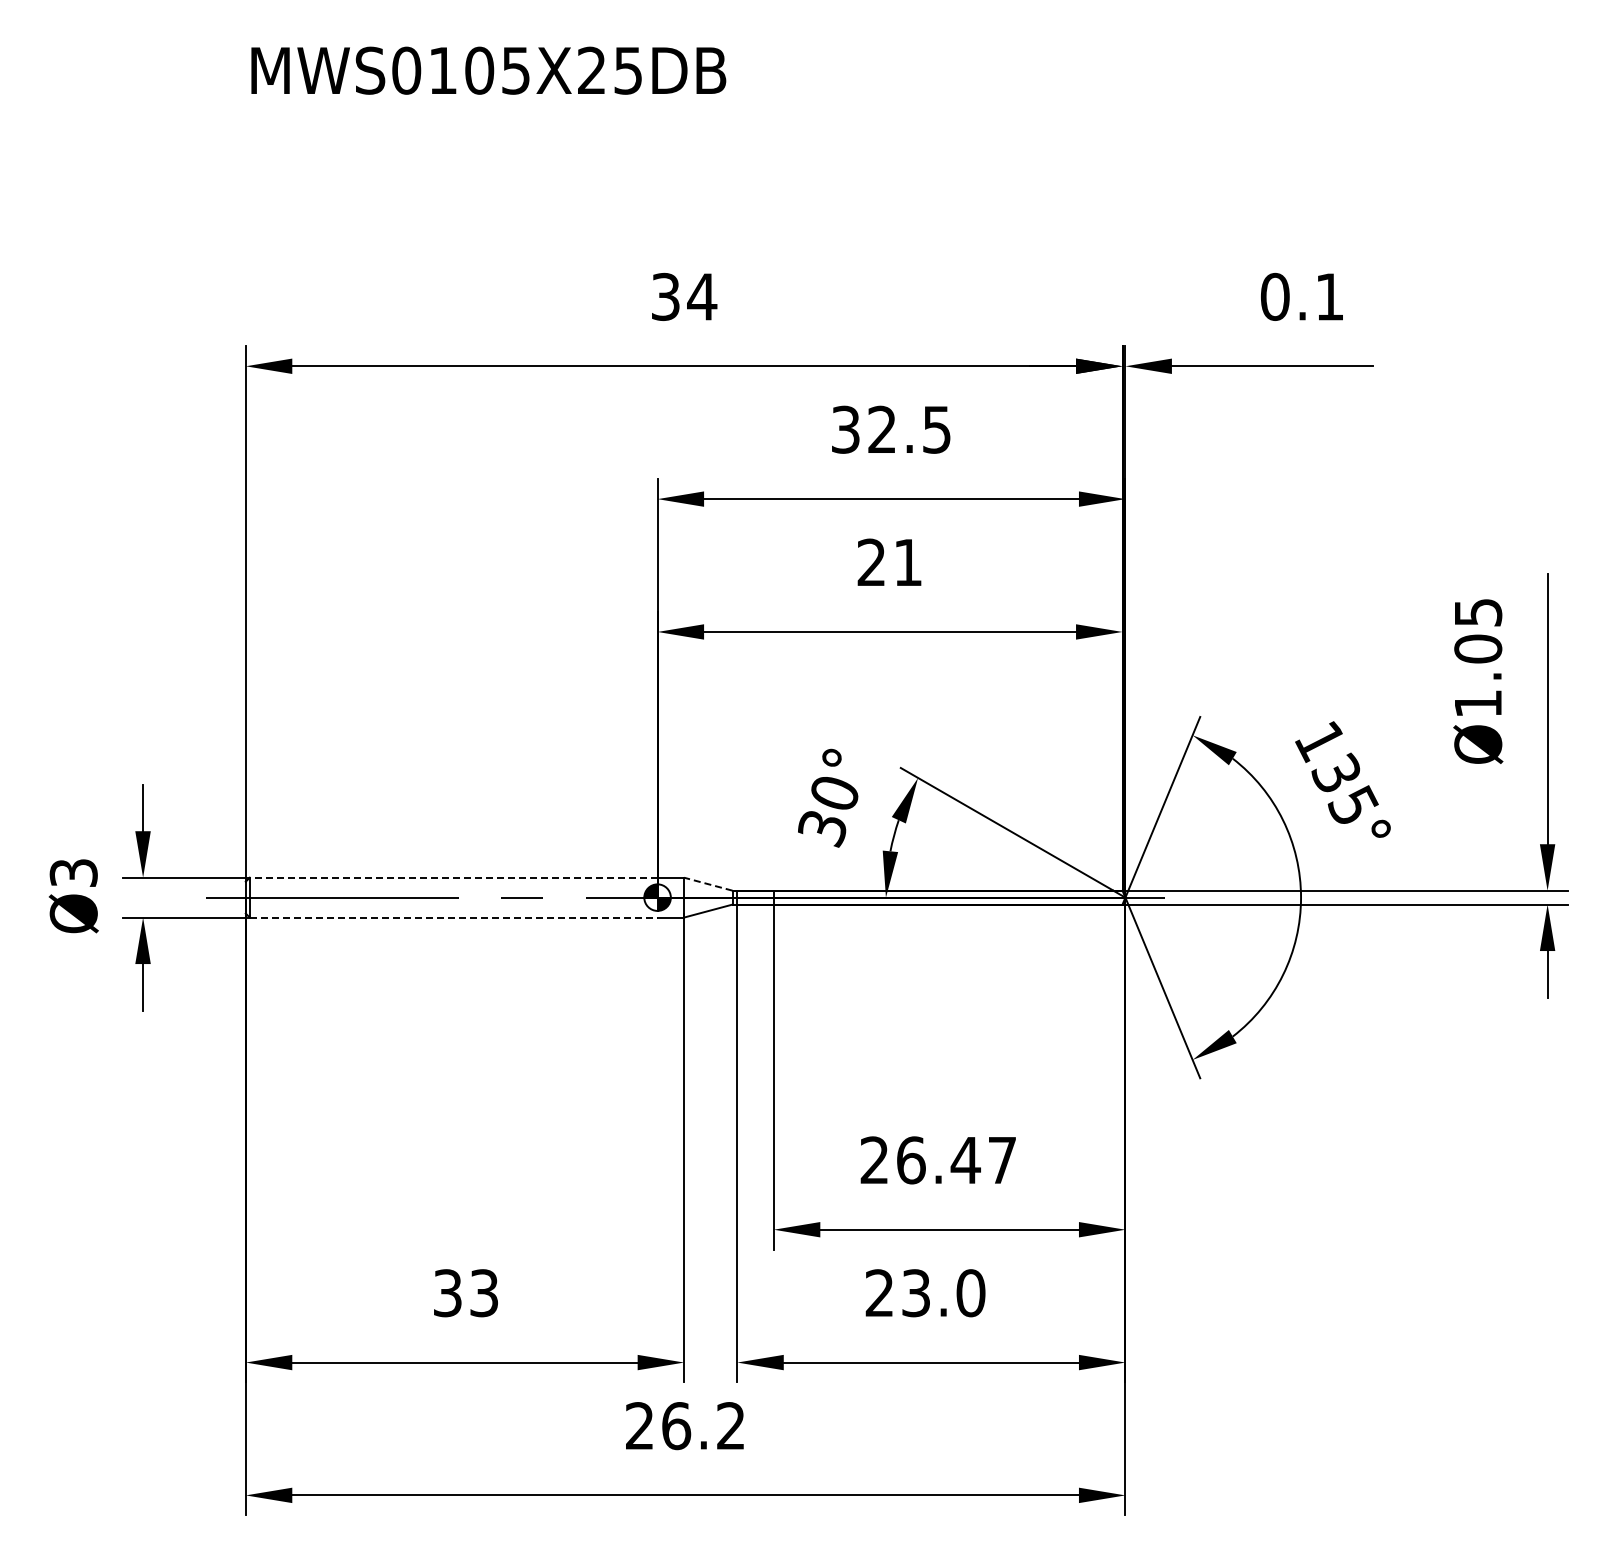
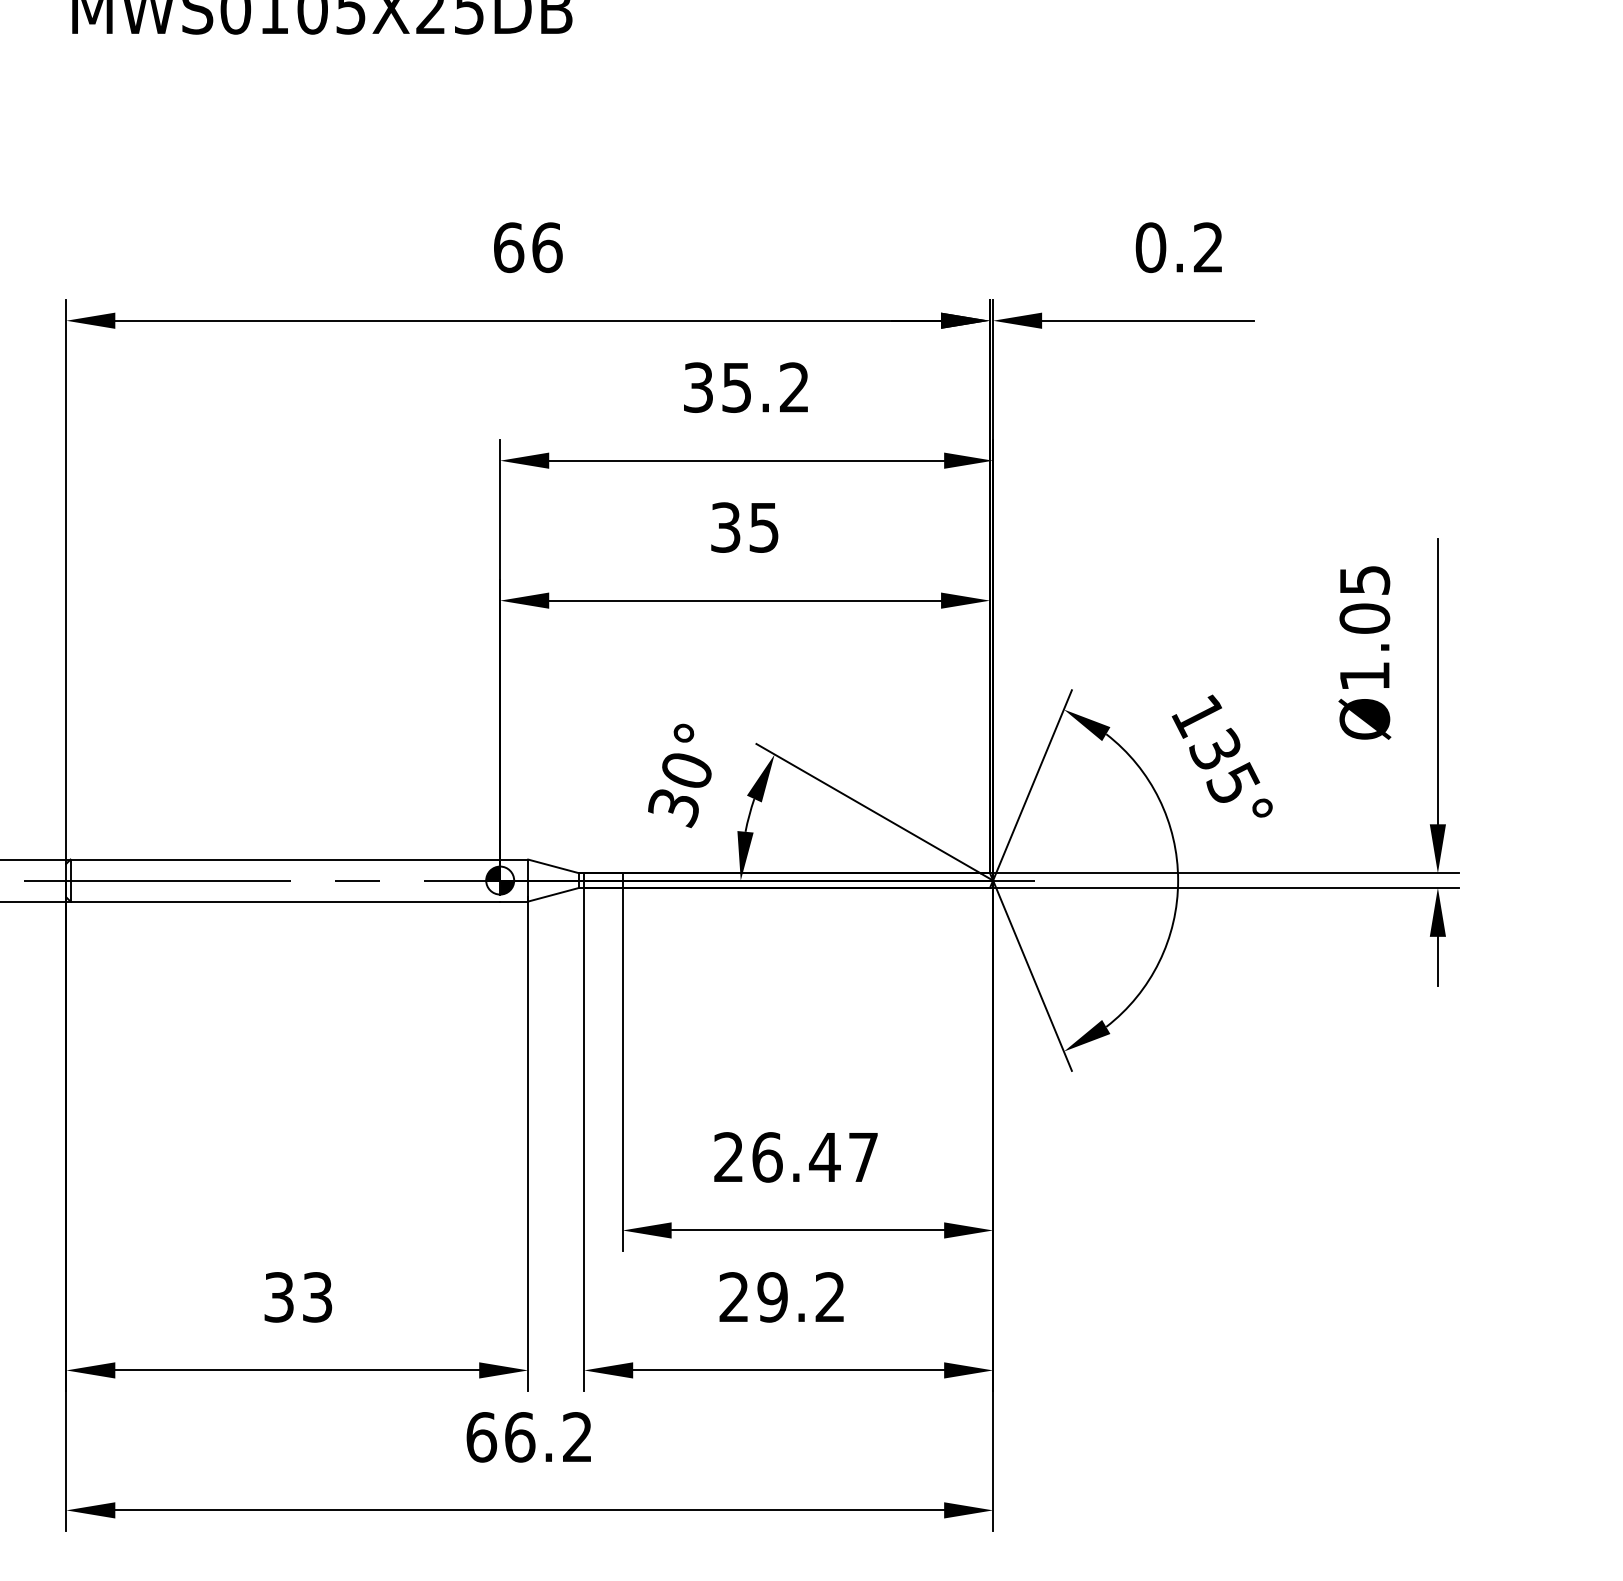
text: (684, 296) -> (528, 247), 34 -> 66
text: (1329, 296) -> (1208, 247), 0.1 -> 0.2
text: (909, 429) -> (765, 387), 32.5 -> 35.2
text: (889, 562) -> (744, 527), 21 -> 35
line: (453, 877) -> (285, 859), dashed -> solid
line: (707, 884) -> (552, 866), dashed -> solid
line: (453, 917) -> (285, 901), dashed -> solid
text: (943, 1293) -> (801, 1297), 23.0 -> 29.2
text: (639, 1426) -> (481, 1437), 26.2 -> 66.2

